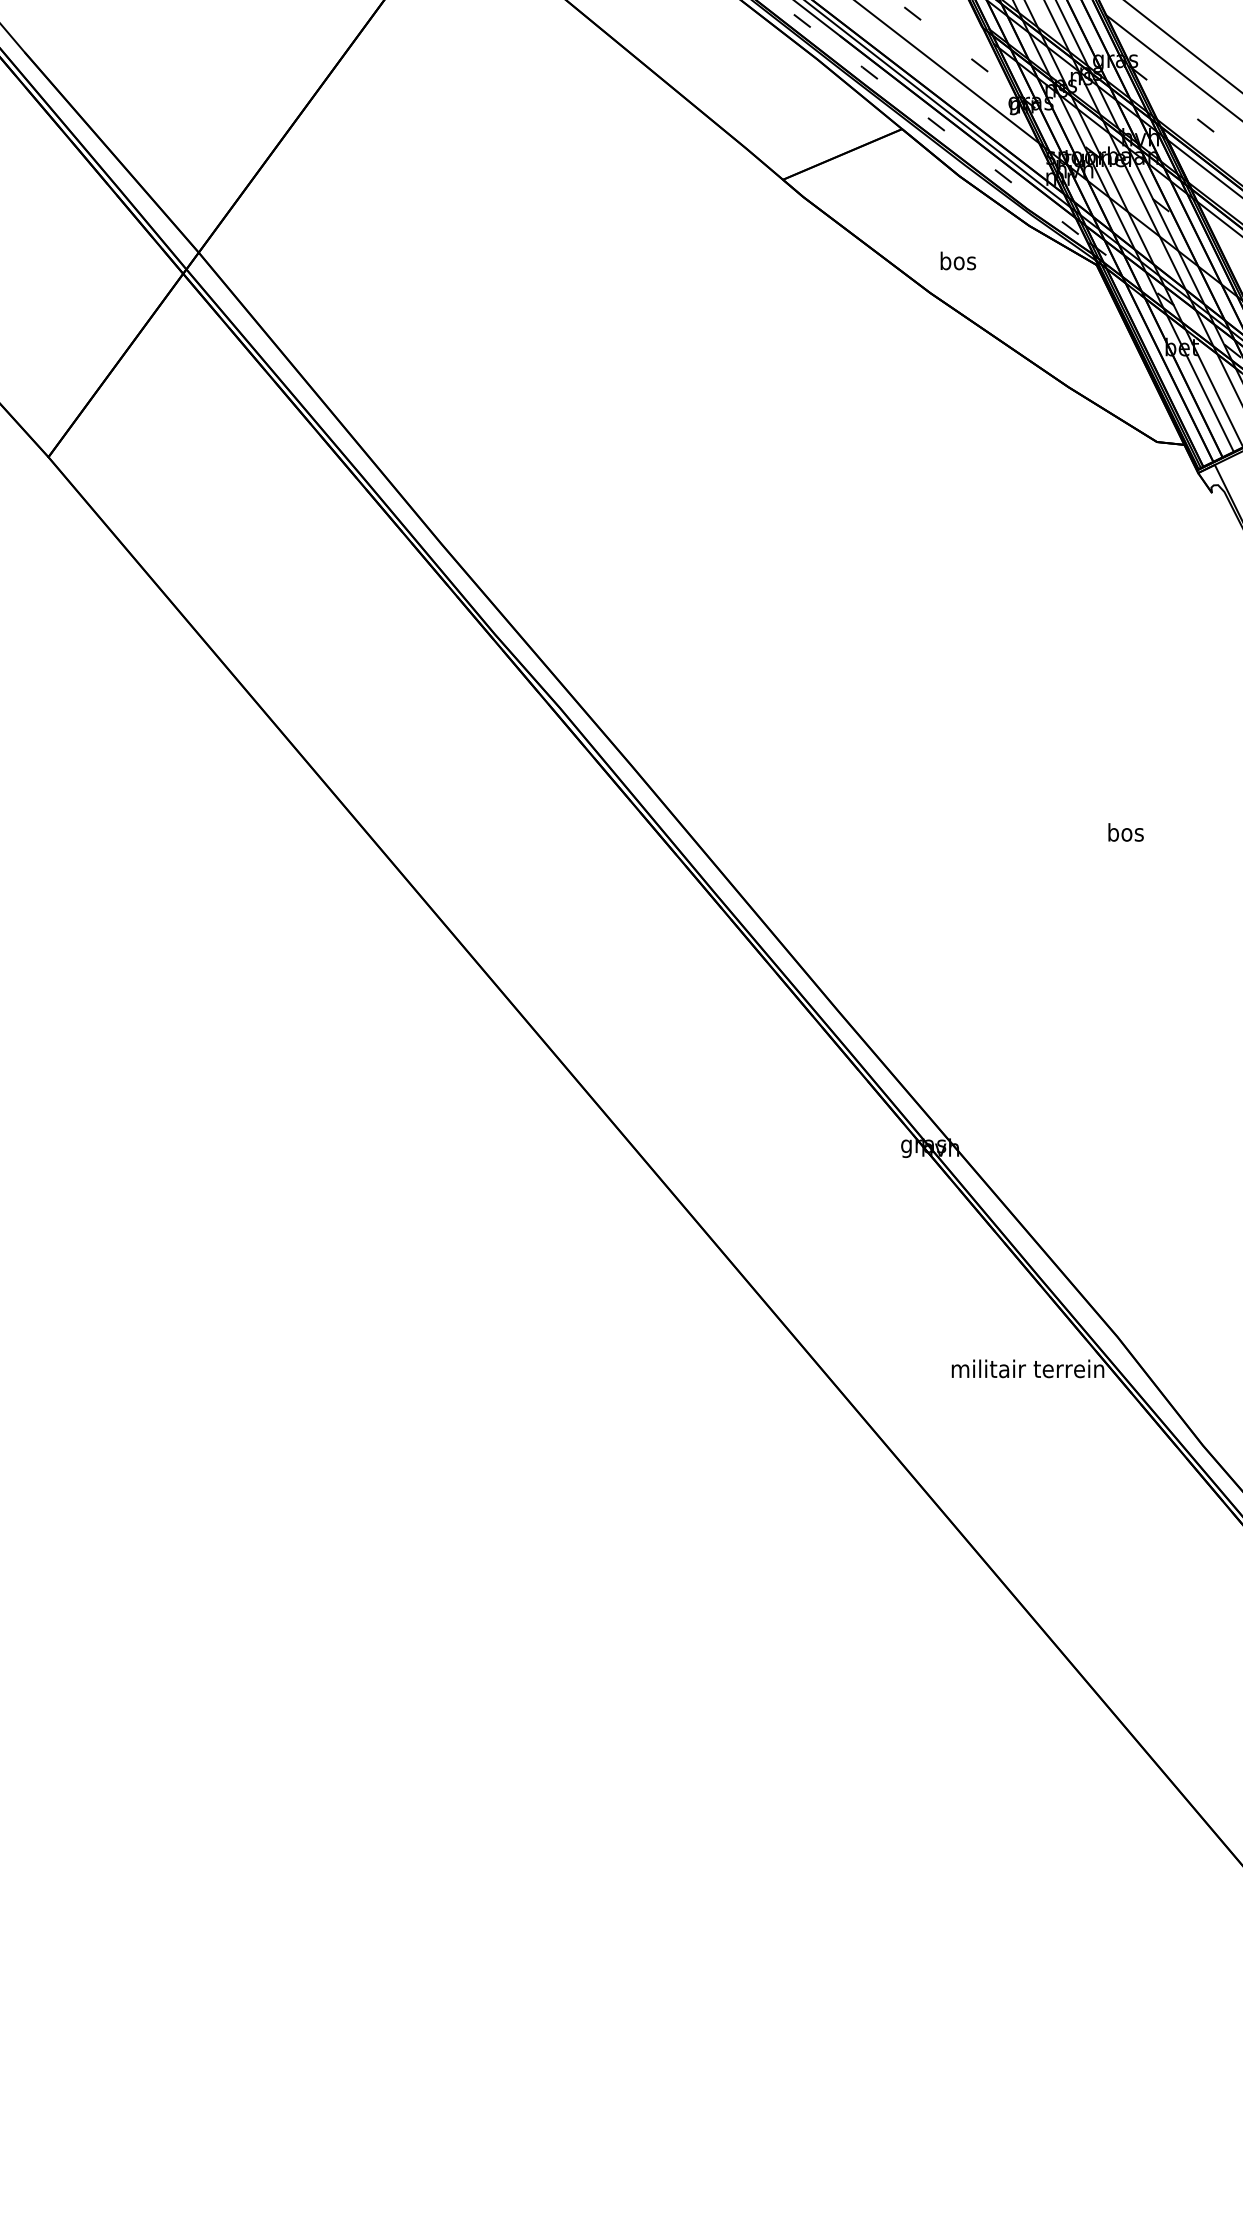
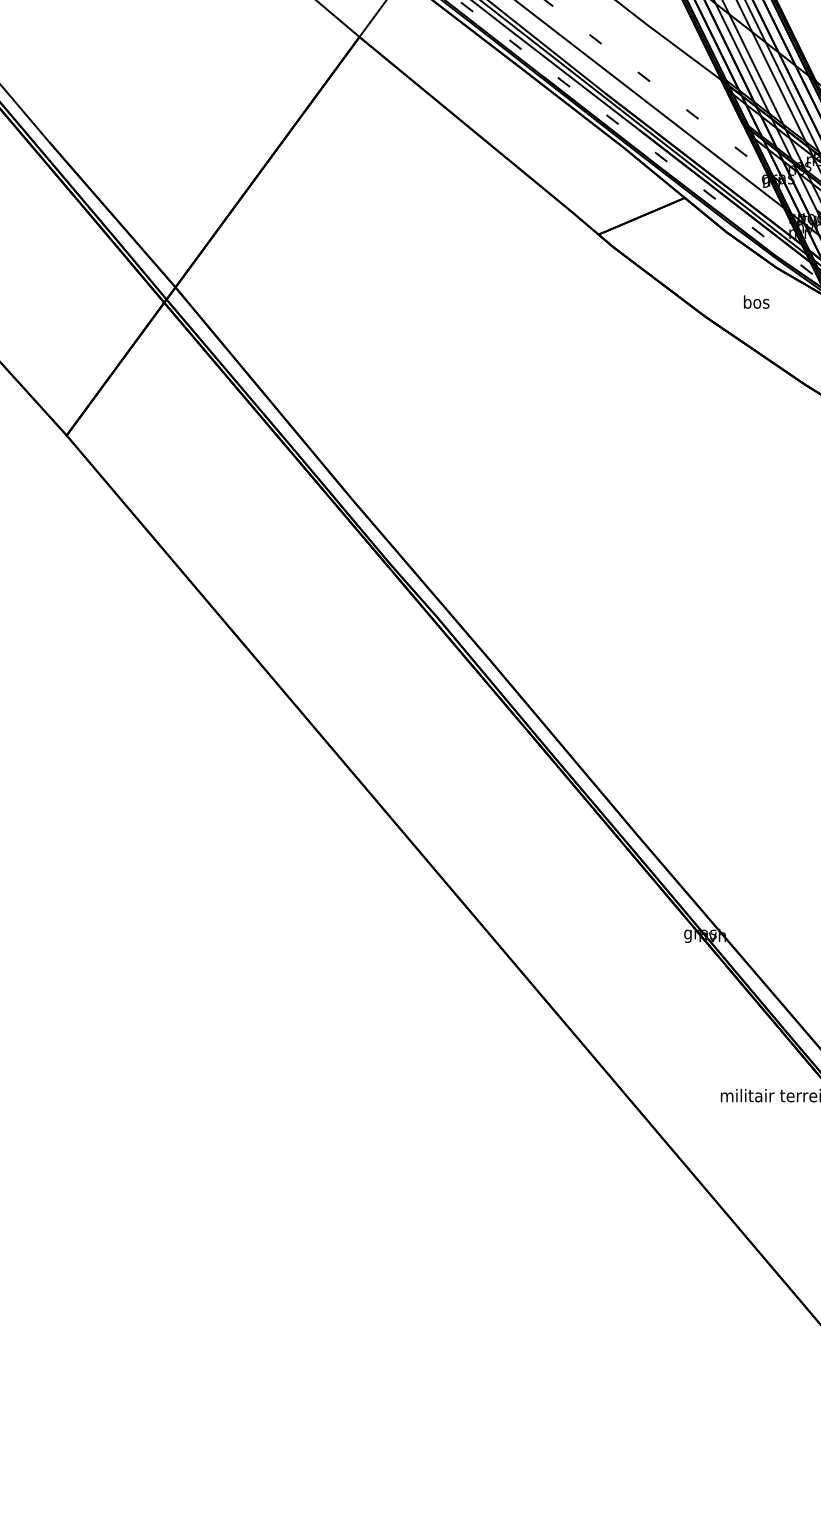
text: (958, 260) -> (756, 301), moved

